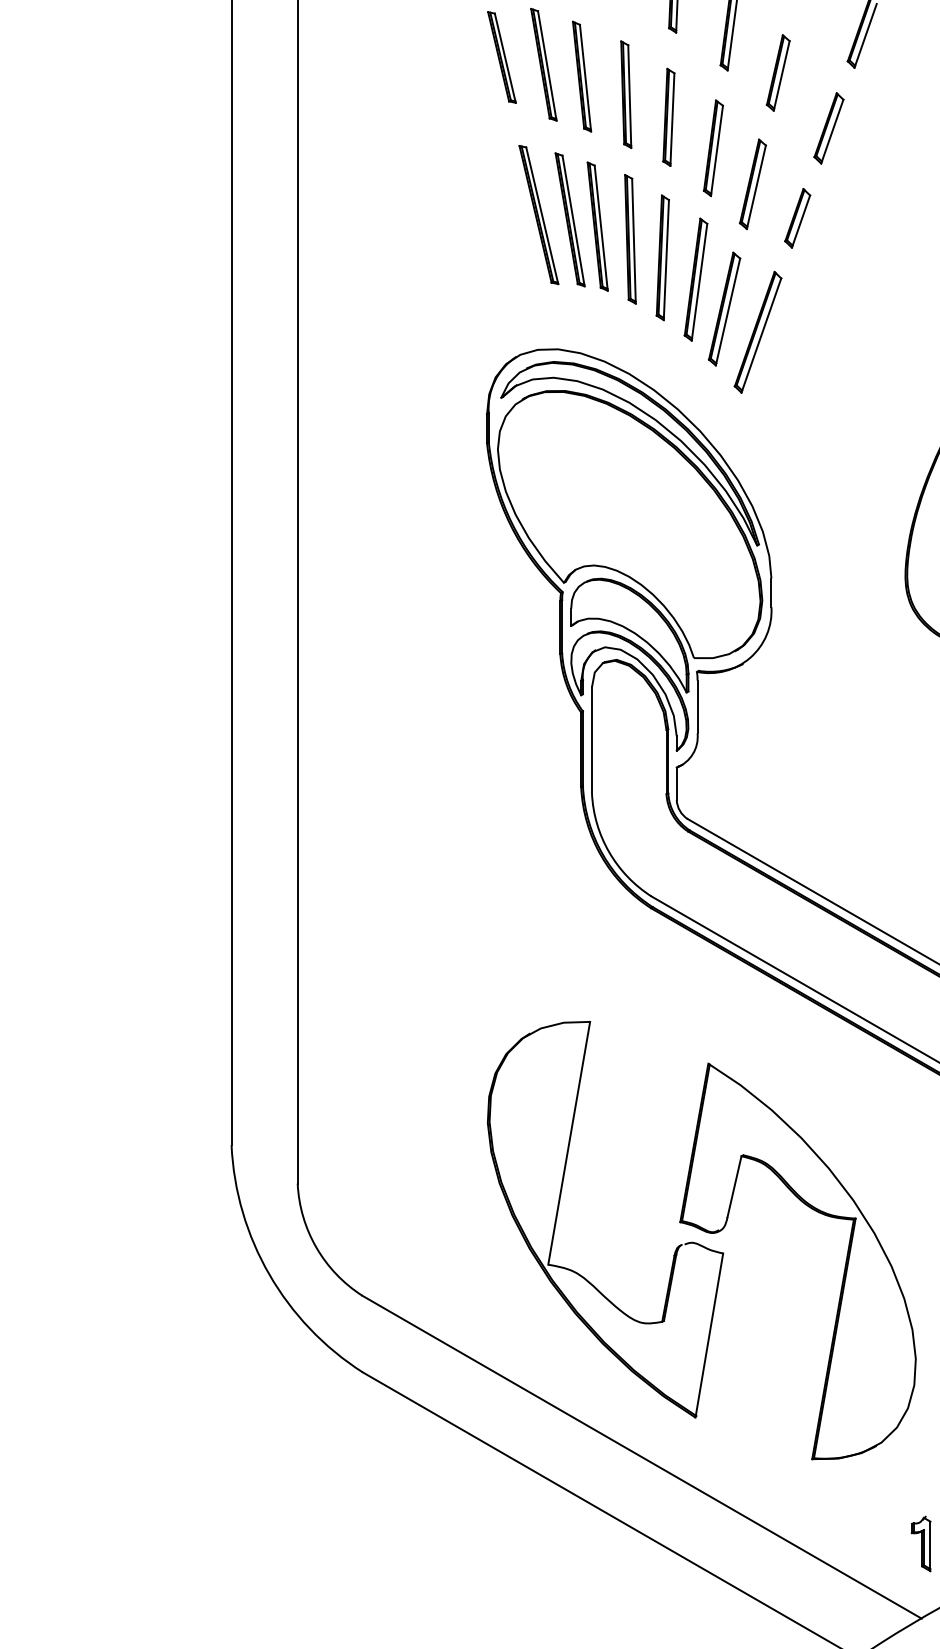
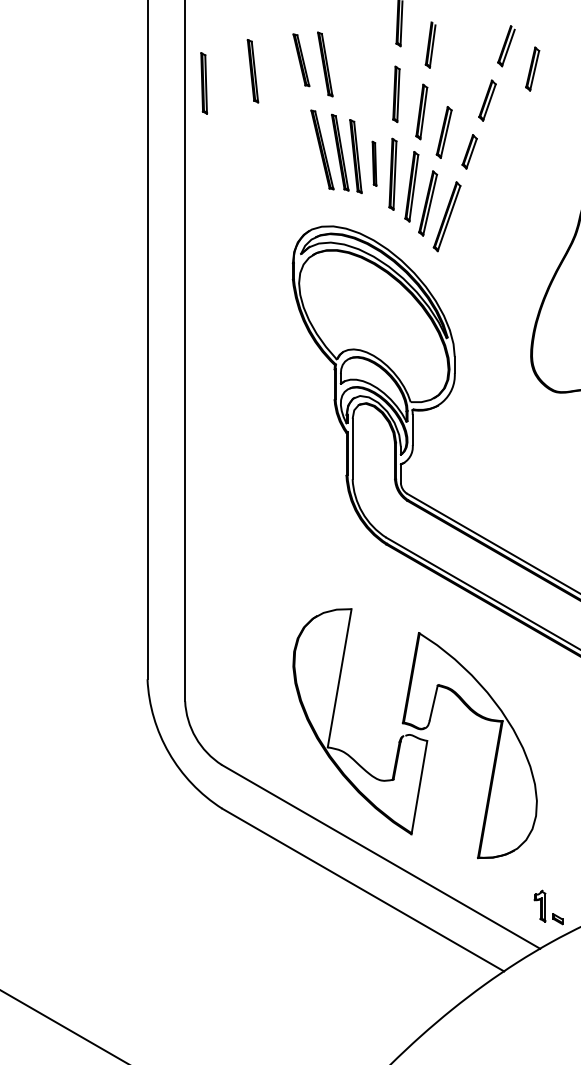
part: (777, 71) -> (532, 68), moved
part: (581, 77) -> (252, 71), moved
part: (625, 94) -> (203, 83), moved
part: (630, 238) -> (374, 163), size x0.6

